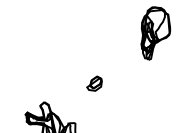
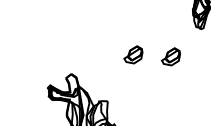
part: (125, 83) -> (171, 56), added

